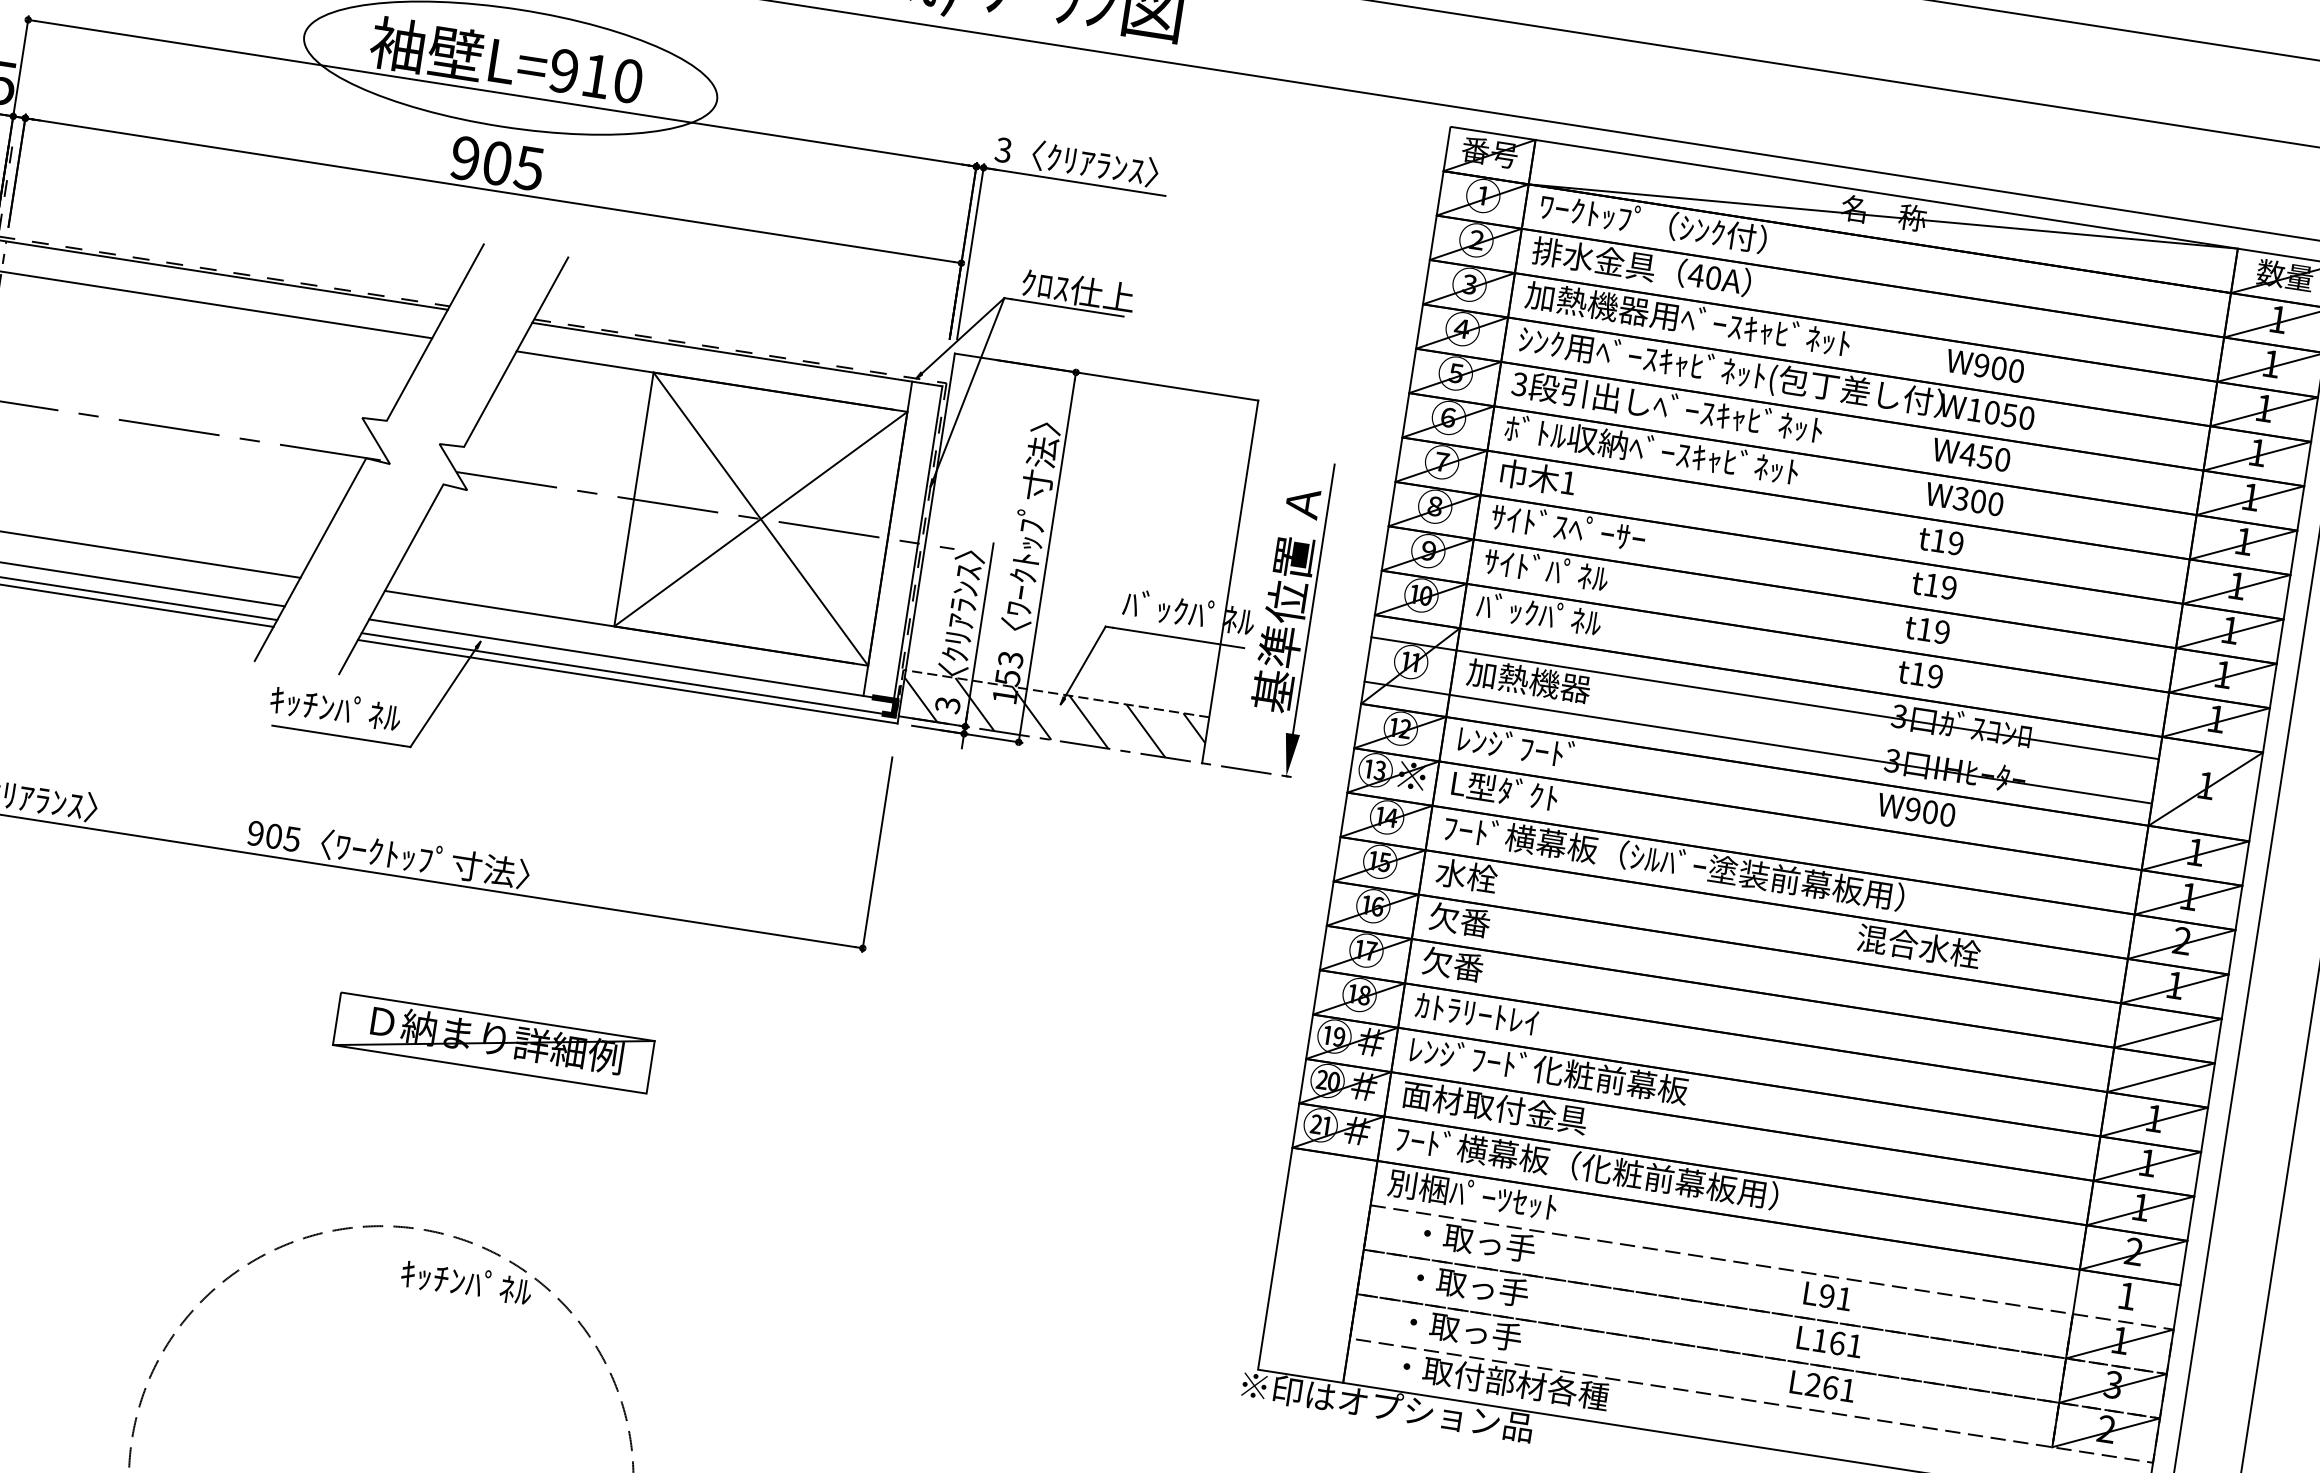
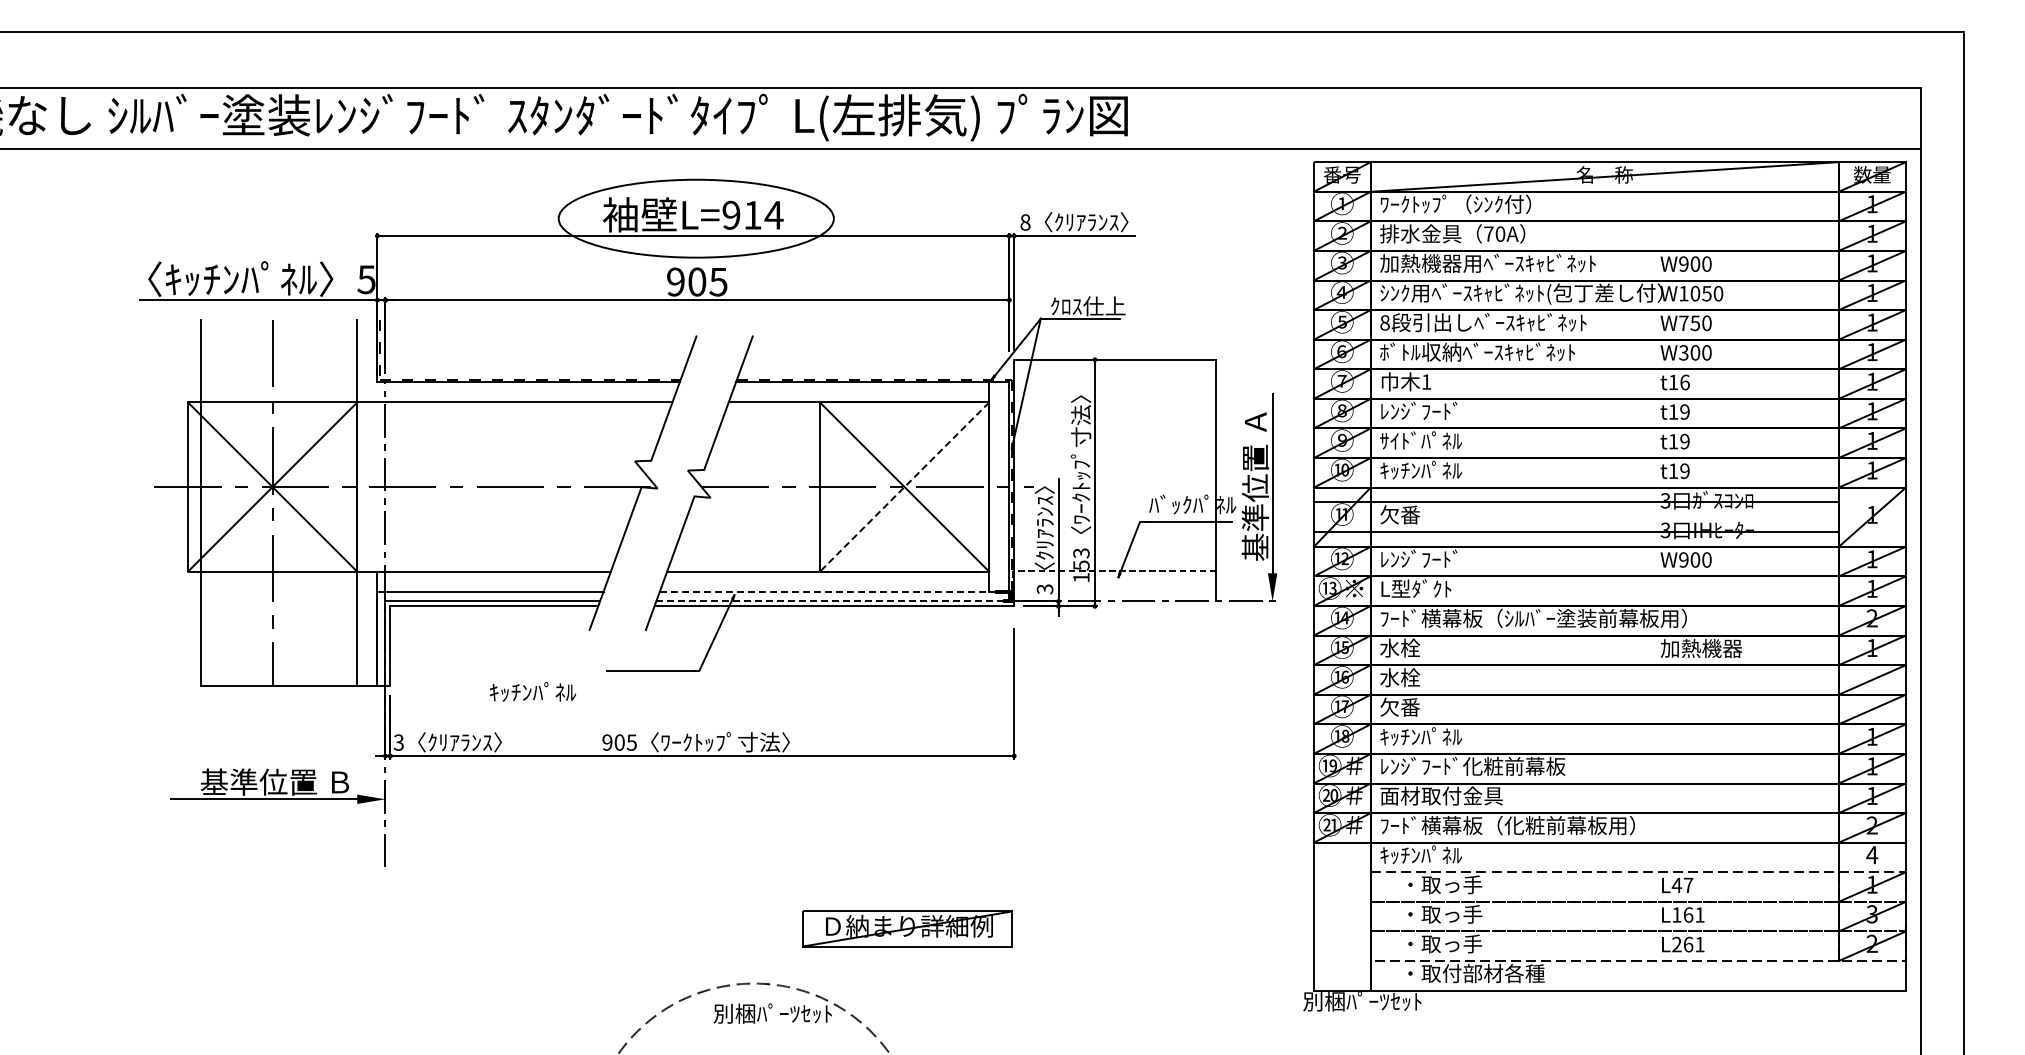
text: (627, 79) -> (773, 214), L=910 -> L=914
text: (1003, 150) -> (1025, 222), 3 -> 8
text: (1695, 274) -> (1488, 233), 40A -> 70A
text: (1519, 383) -> (1384, 322), 3 -> 8
text: (1967, 453) -> (1683, 322), W450 -> W750
line: (760, 519) -> (904, 487), solid -> dashed
text: (1569, 526) -> (1431, 410), ｻｲﾄﾞｽﾍﾟｰｻｰ -> ﾚﾝｼﾞﾌｰﾄﾞ
text: (1955, 543) -> (1684, 382), t19 -> t16
text: (1507, 609) -> (1399, 470), ﾊﾞｯｸﾊﾟﾈﾙ -> ｷｯﾁﾝﾊﾟﾈﾙ
line: (631, 659) -> (834, 591), solid -> dashed
line: (626, 674) -> (832, 601), solid -> dashed
text: (1528, 680) -> (1420, 514), 加熱機器 -> 欠番
text: (336, 707) -> (533, 691), moved
hatch: (1054, 715) -> (1115, 585), removed
text: (1460, 920) -> (1400, 677), 欠番 -> 水栓
text: (1918, 946) -> (1701, 648), 混合水栓 -> 加熱機器
text: (1476, 1013) -> (1420, 736), ｶﾄﾗﾘｰﾄﾚｲ -> ｷｯﾁﾝﾊﾟﾈﾙ
part: (493, 1042) -> (907, 928), moved
text: (1472, 1193) -> (1435, 854), 別梱ﾊﾟｰﾂｾｯﾄ -> ｷｯﾁﾝﾊﾟﾈﾙ
text: (441, 1278) -> (773, 1013), ｷｯﾁﾝﾊﾟﾈﾙ -> 別梱ﾊﾟｰﾂｾｯﾄ
text: (2127, 1295) -> (1872, 854), 1 -> 4
text: (1835, 1297) -> (1682, 885), L91 -> L47
text: (1385, 1406) -> (1400, 1001), ※印はオプション品 -> 別梱ﾊﾟｰﾂｾｯﾄ

